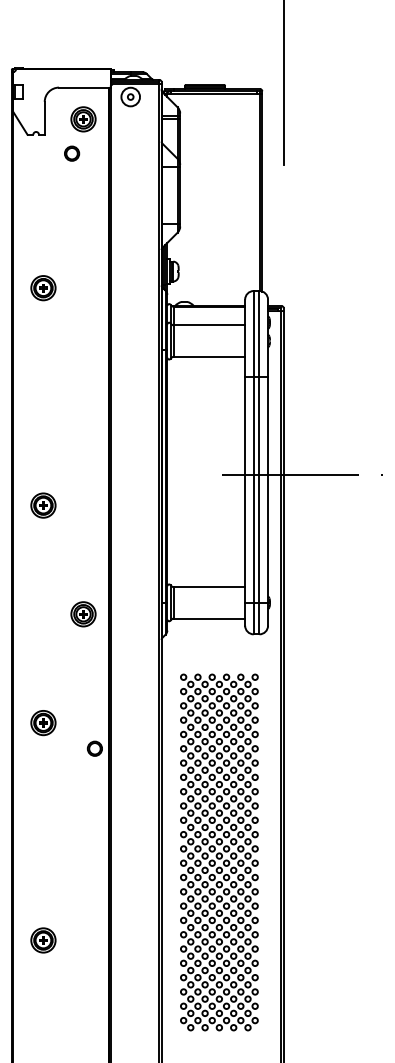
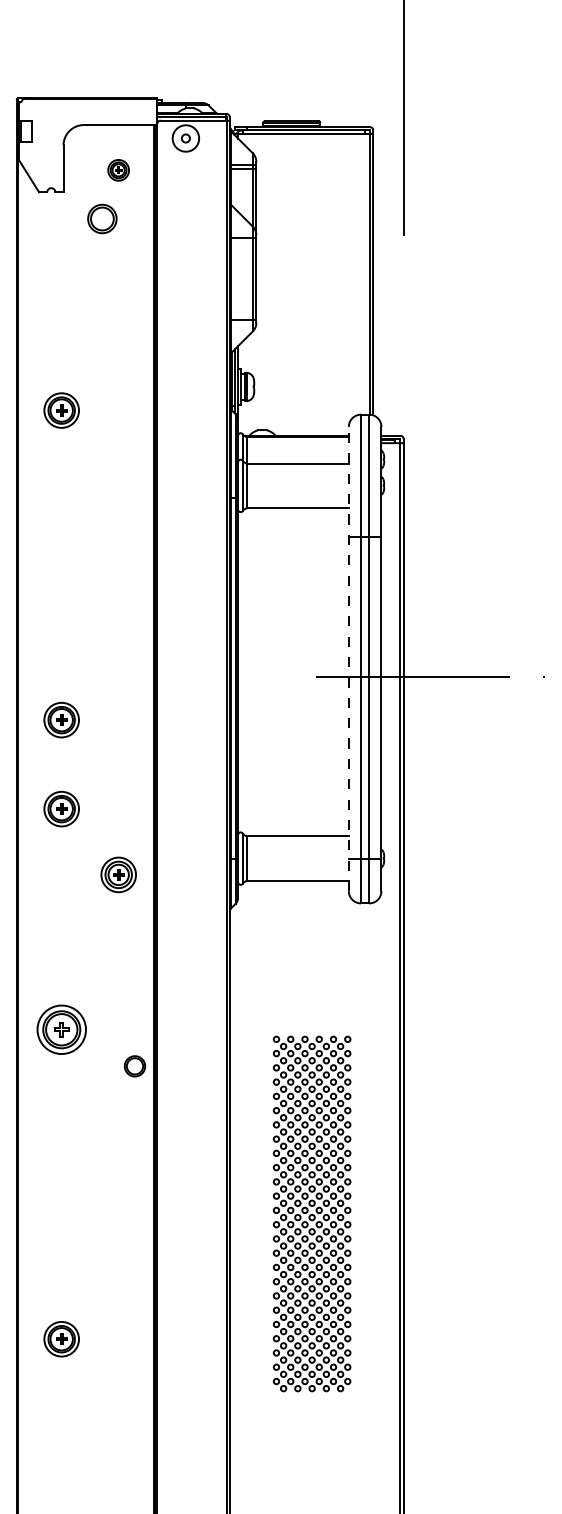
part: (83, 119) -> (118, 170), size x0.6
part: (72, 153) -> (102, 219), size x1.4
line: (244, 462) -> (348, 658), solid -> dashed
part: (43, 568) -> (61, 809), added
part: (43, 722) -> (61, 1029), size x1.4
part: (218, 852) -> (311, 1213), size x0.7

